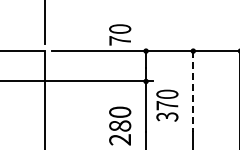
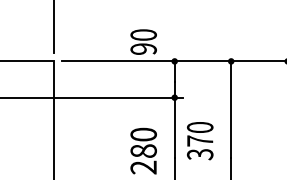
text: (120, 40) -> (144, 48), 70 -> 90
line: (193, 92) -> (231, 110), dashed -> solid
text: (167, 105) -> (200, 140), moved

